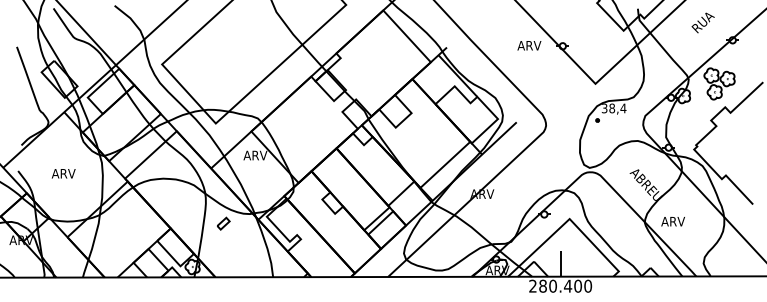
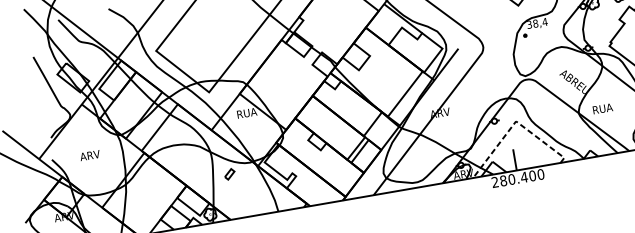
text: (255, 155) -> (246, 113), ARV -> RUA
line: (568, 220) -> (515, 122), solid -> dashed
text: (673, 221) -> (602, 108), ARV -> RUA

